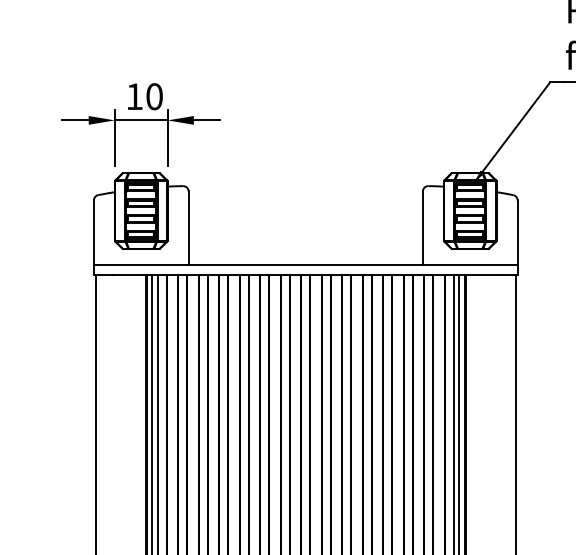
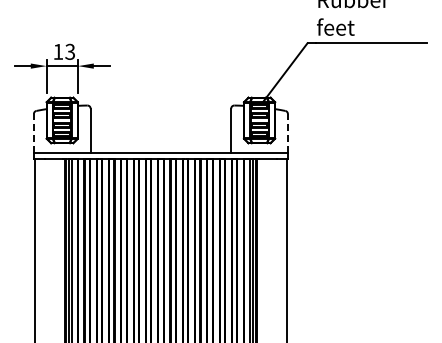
text: (154, 96) -> (70, 51), 10 -> 13
line: (93, 231) -> (33, 132), solid -> dashed
line: (516, 231) -> (287, 132), solid -> dashed

